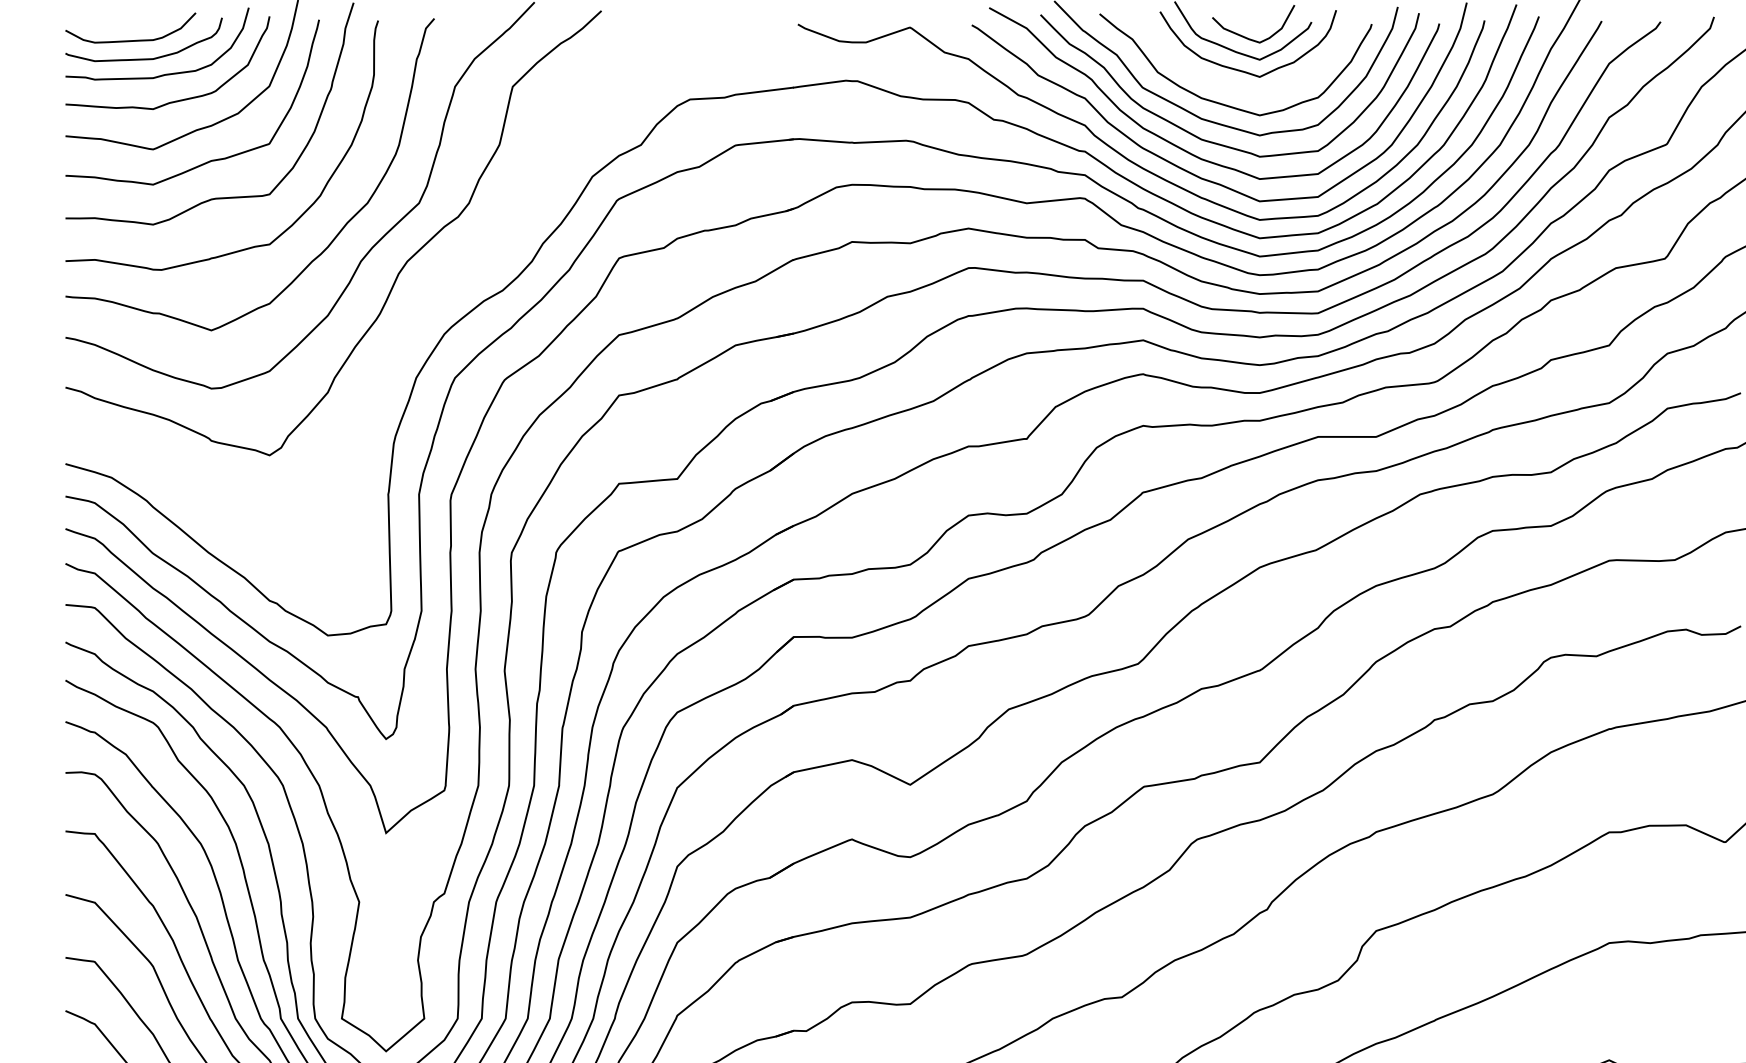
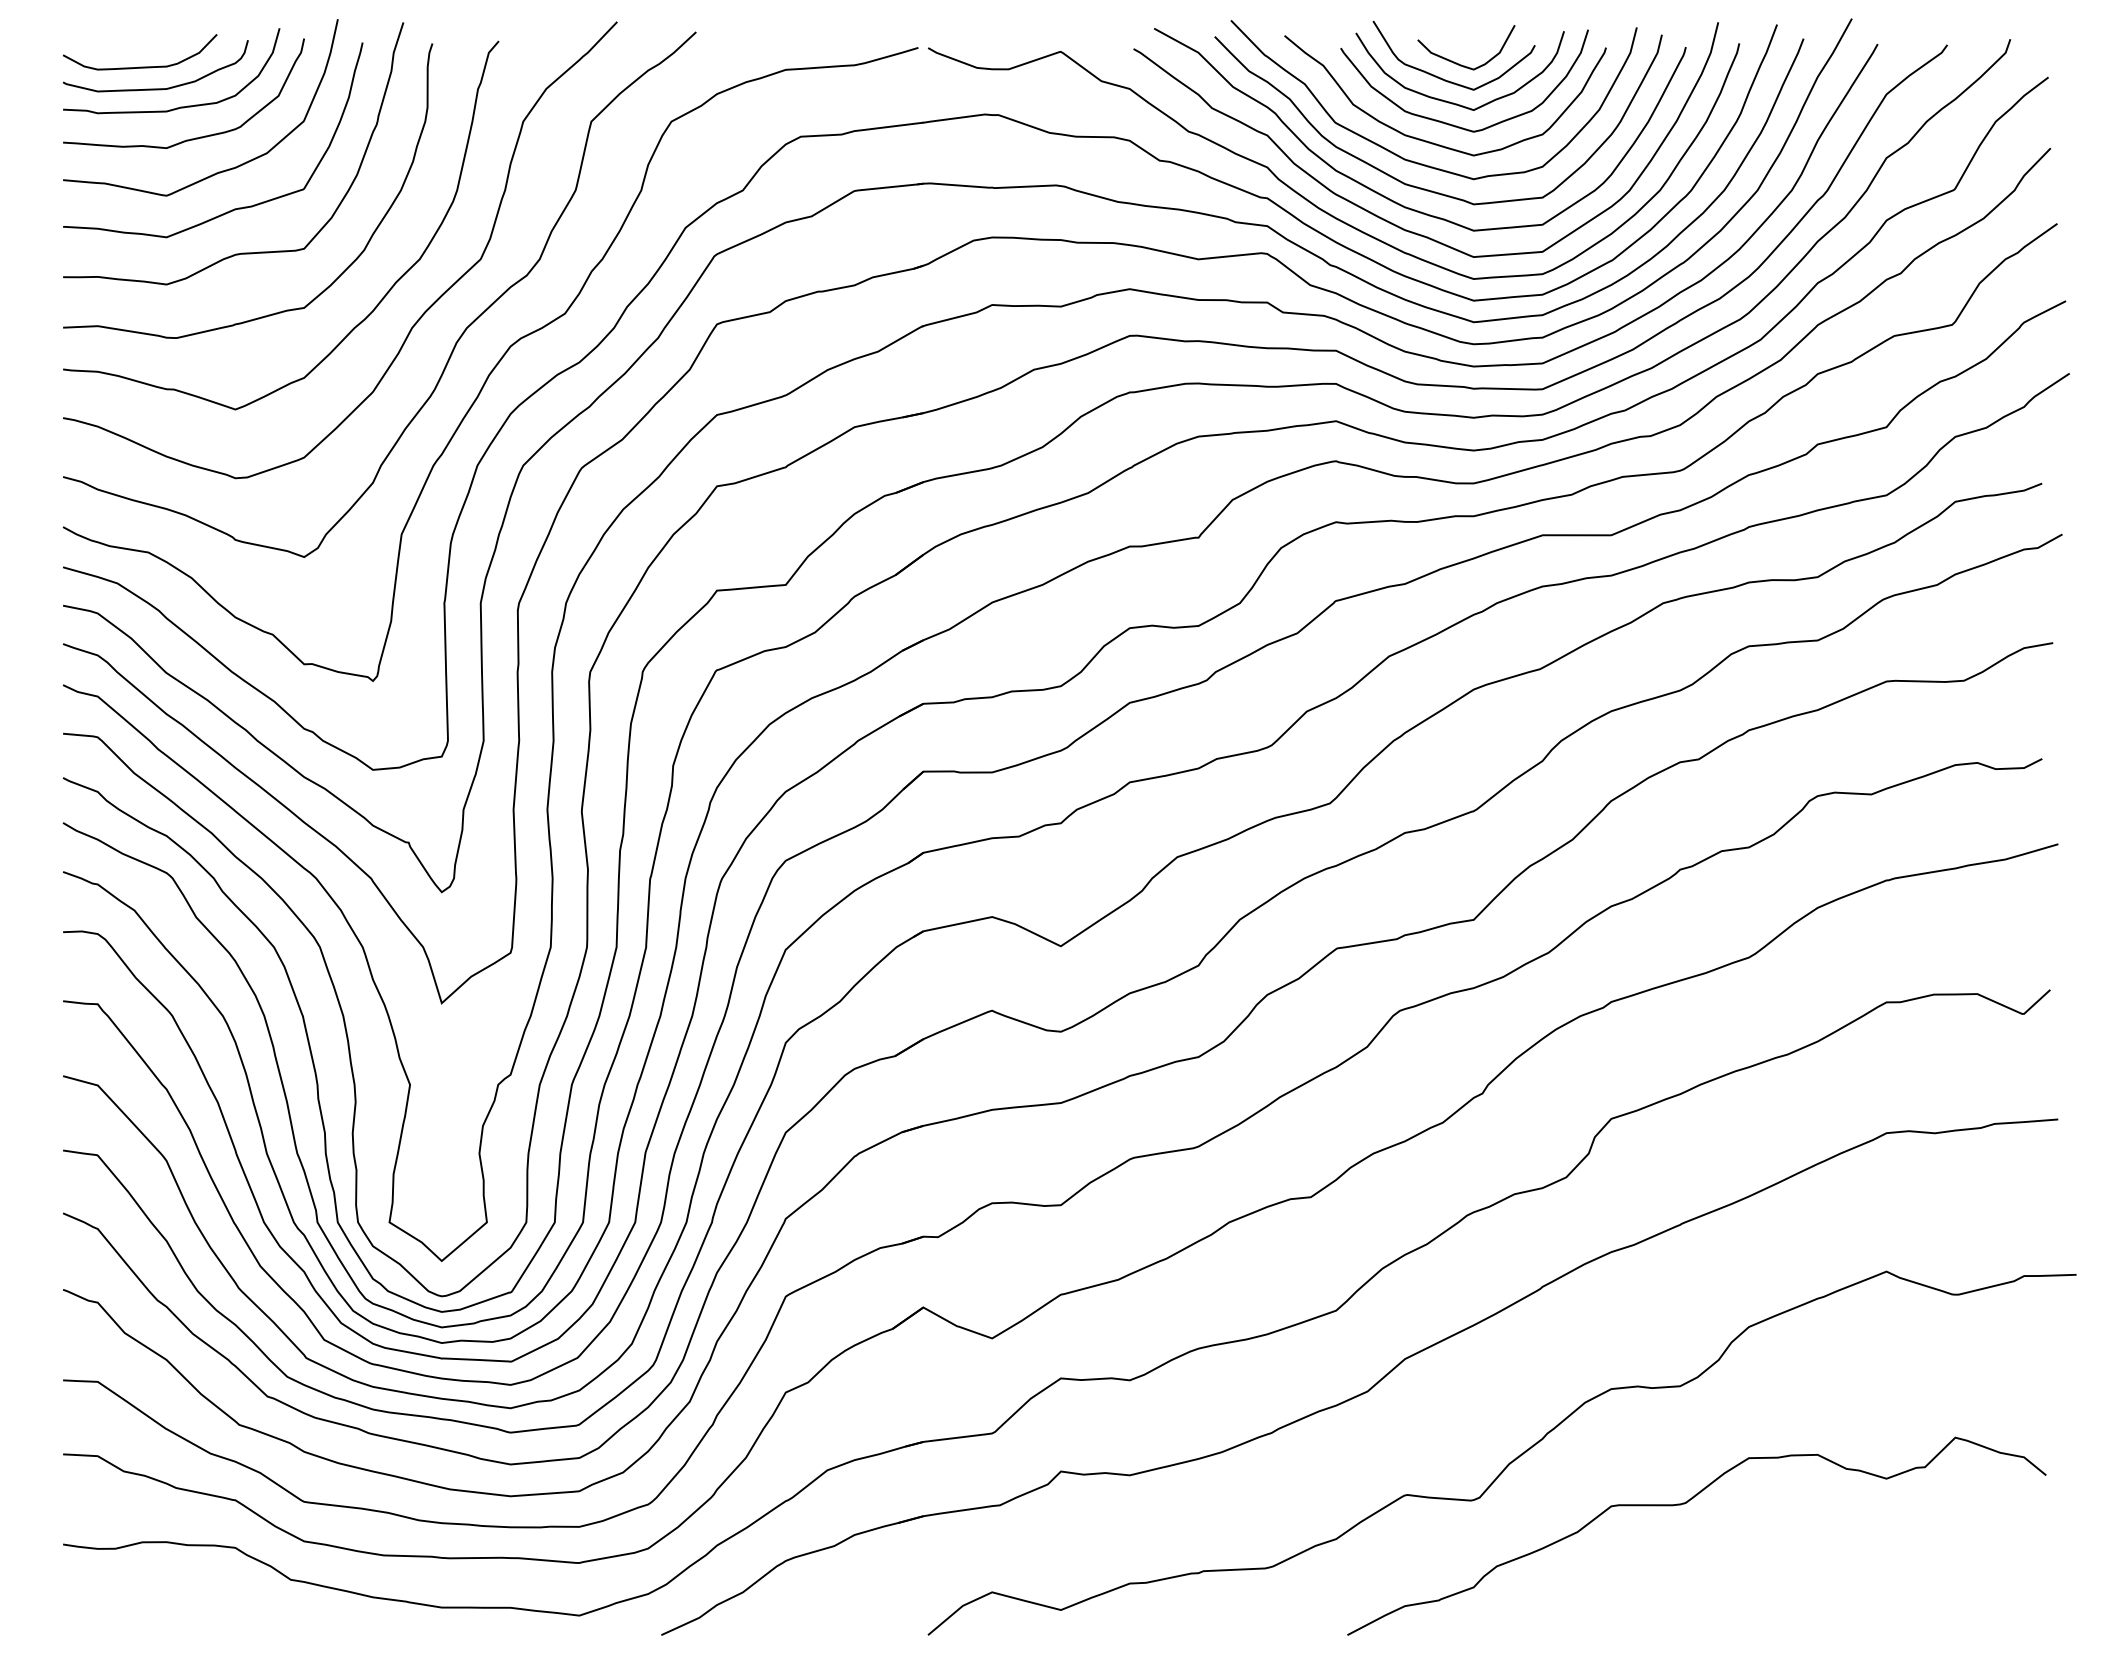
curve: (1240, 88) -> (1450, 123), added
curve: (429, 294) -> (493, 367), added

